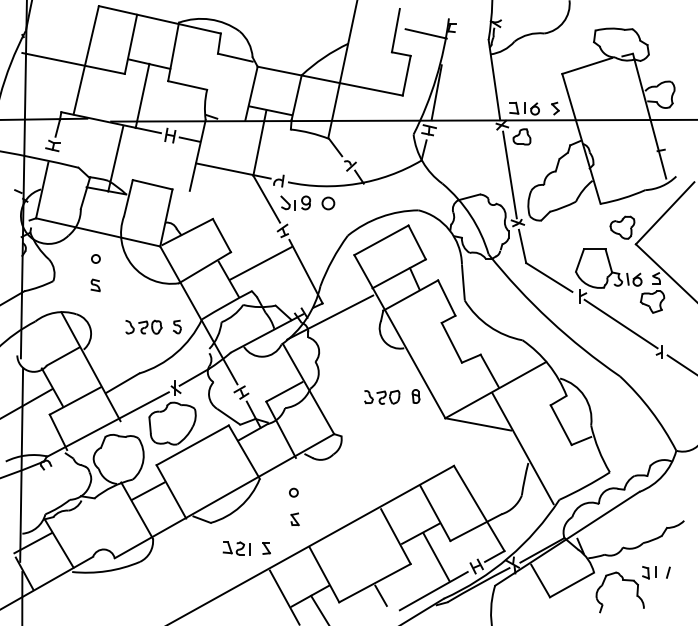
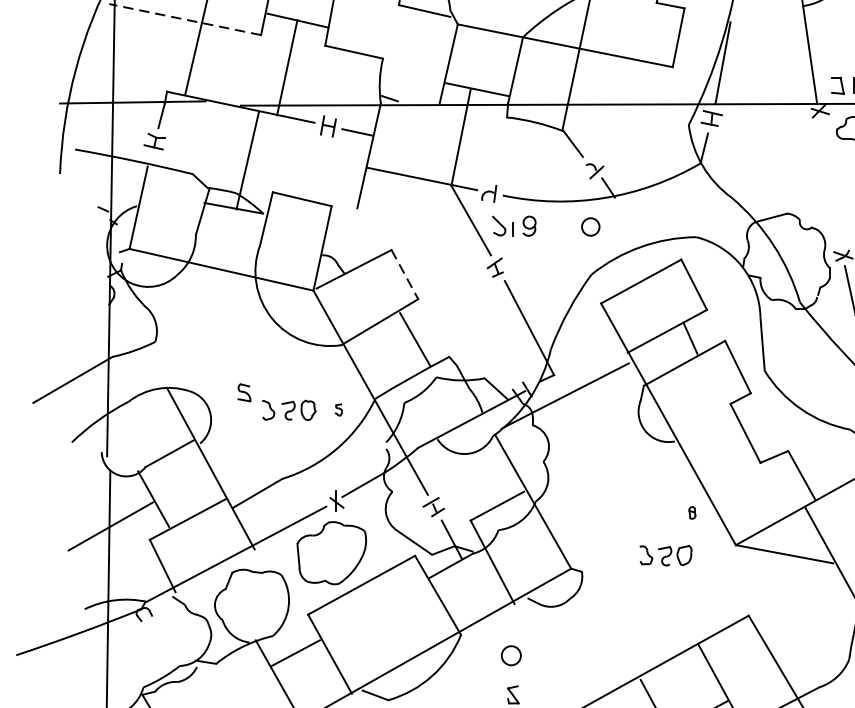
line: (73, 63) -> (185, 19), solid -> dashed
line: (509, 174) -> (830, 184), removed
circle: (328, 203) -> (590, 227), moved
line: (221, 235) -> (404, 274), solid -> dashed
circle: (95, 258) -> (217, 308), removed
line: (260, 263) -> (462, 315), removed
part: (95, 285) -> (244, 392), moved
part: (177, 326) -> (339, 409), size x0.6
part: (382, 396) -> (666, 554), moved
part: (415, 396) -> (691, 512), size x0.6
circle: (293, 492) -> (510, 655), size x1.6

